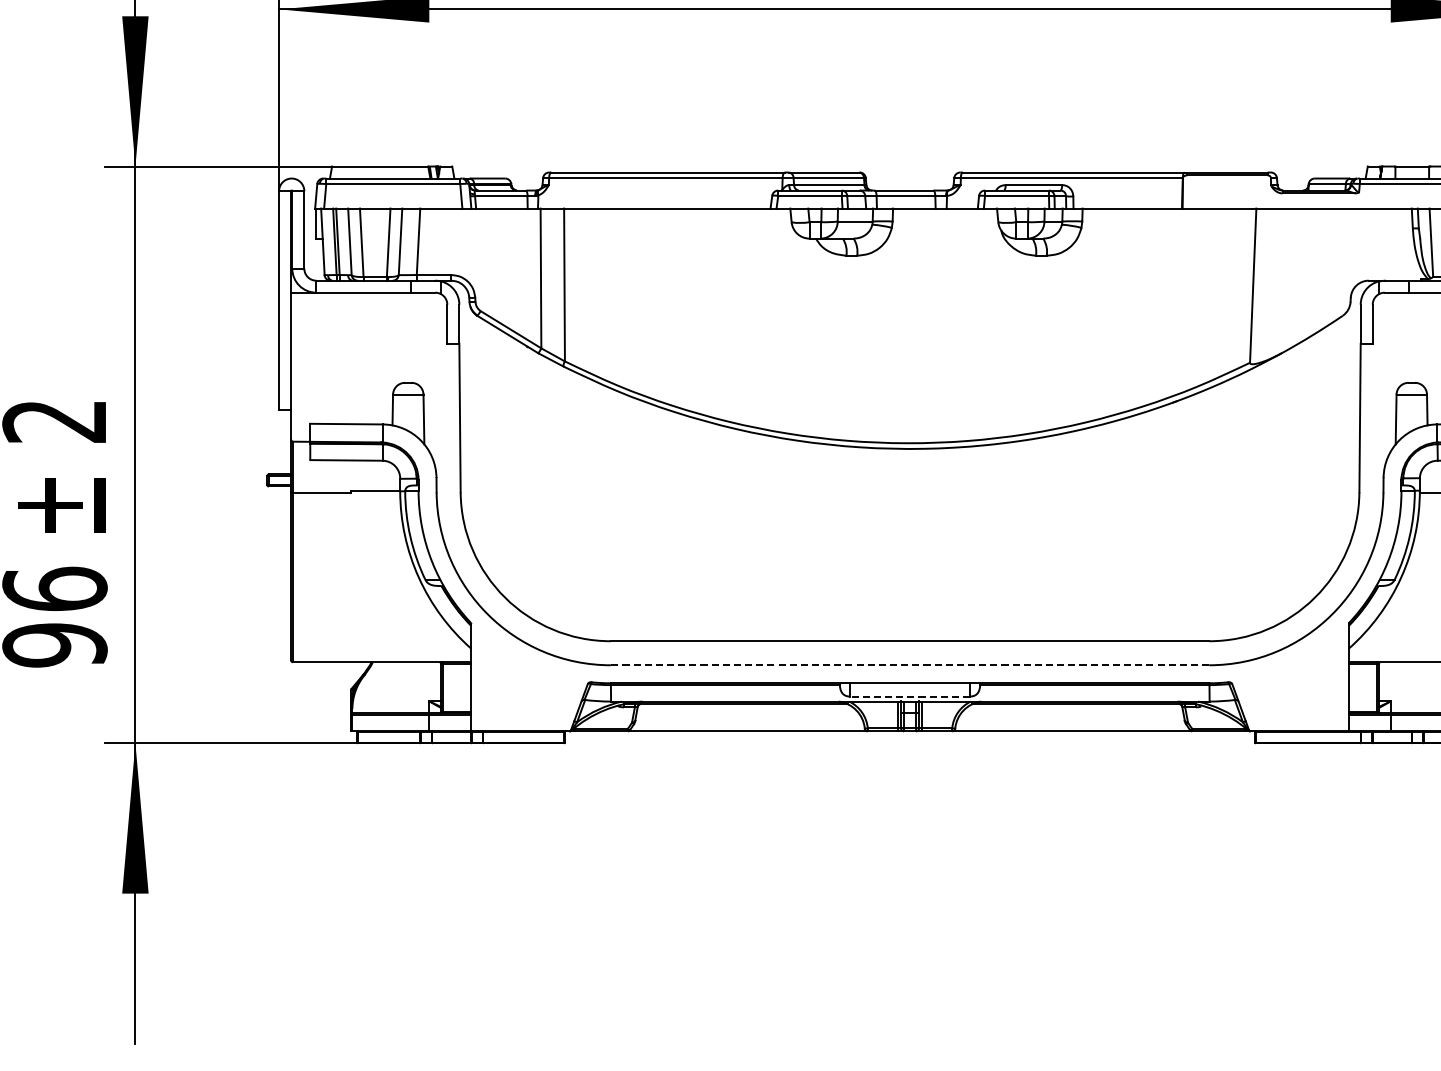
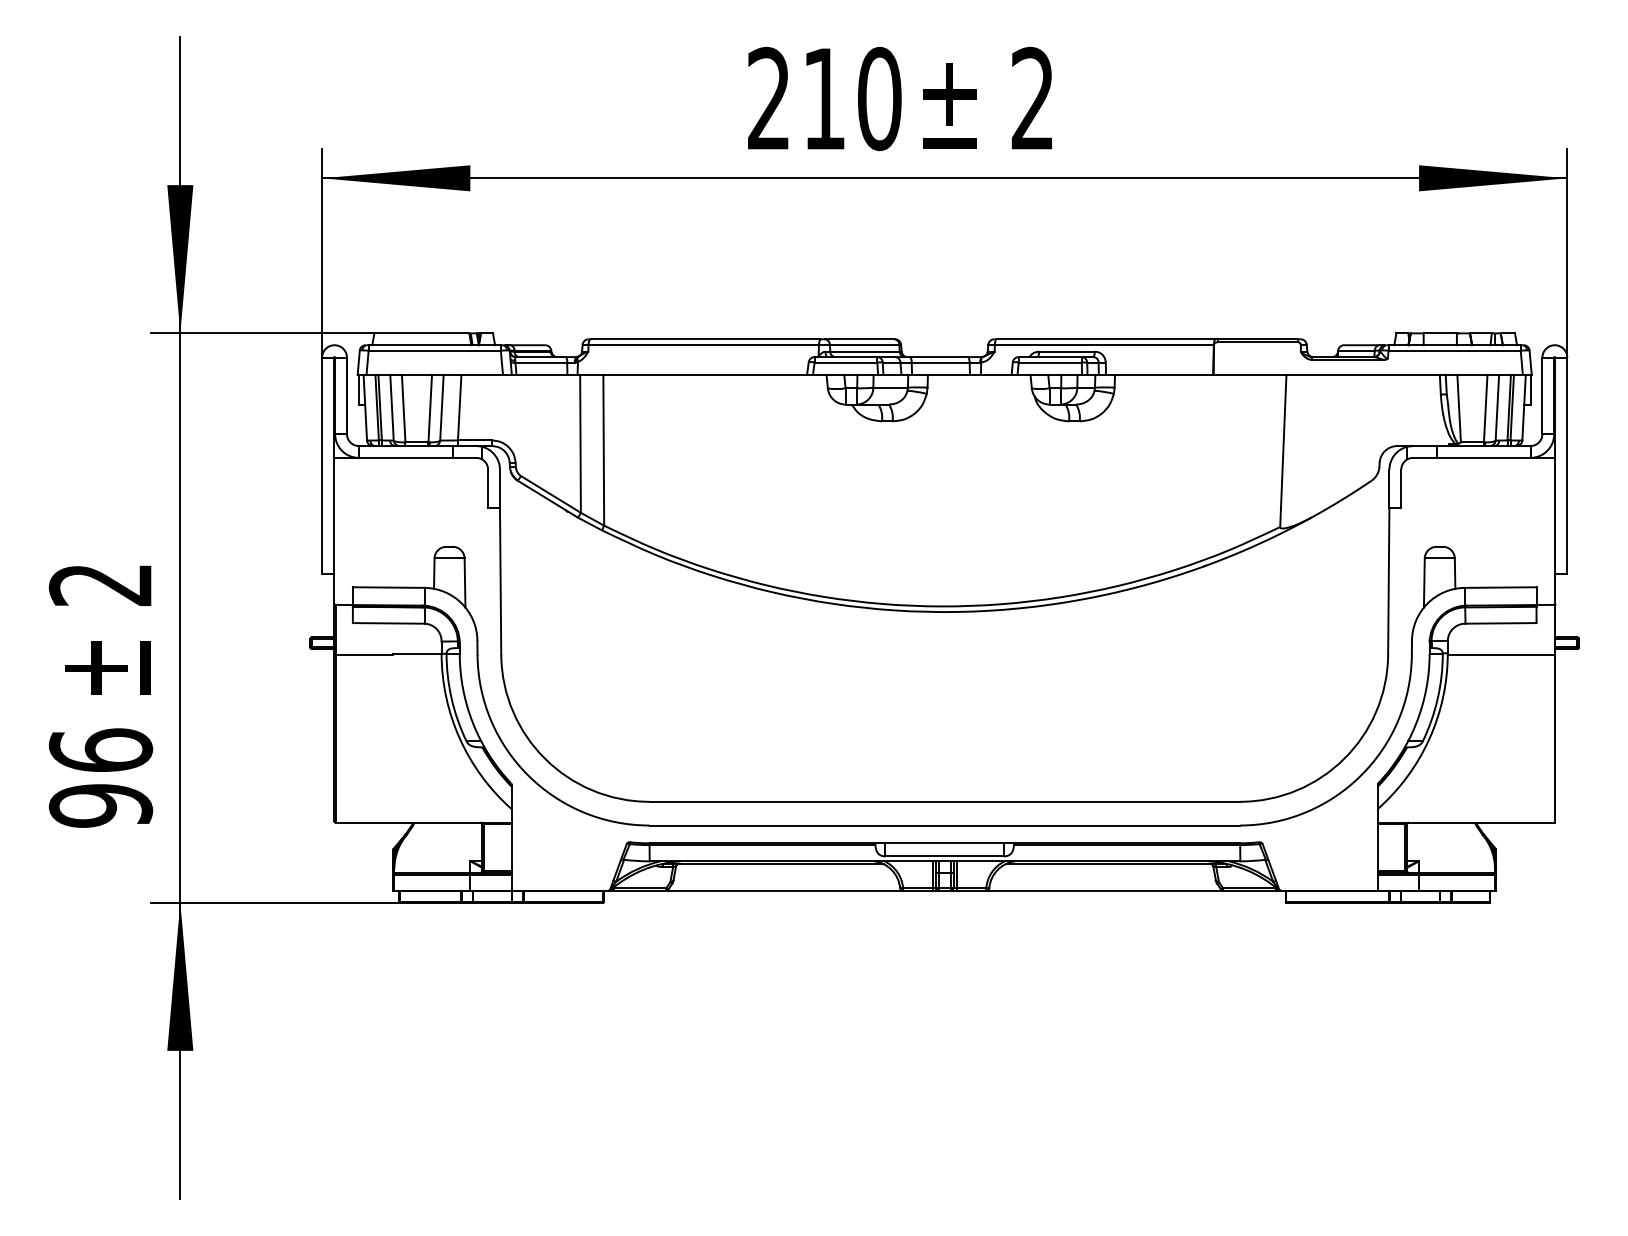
line: (909, 665) -> (944, 825), dashed -> solid
line: (909, 696) -> (944, 856), dashed -> solid

